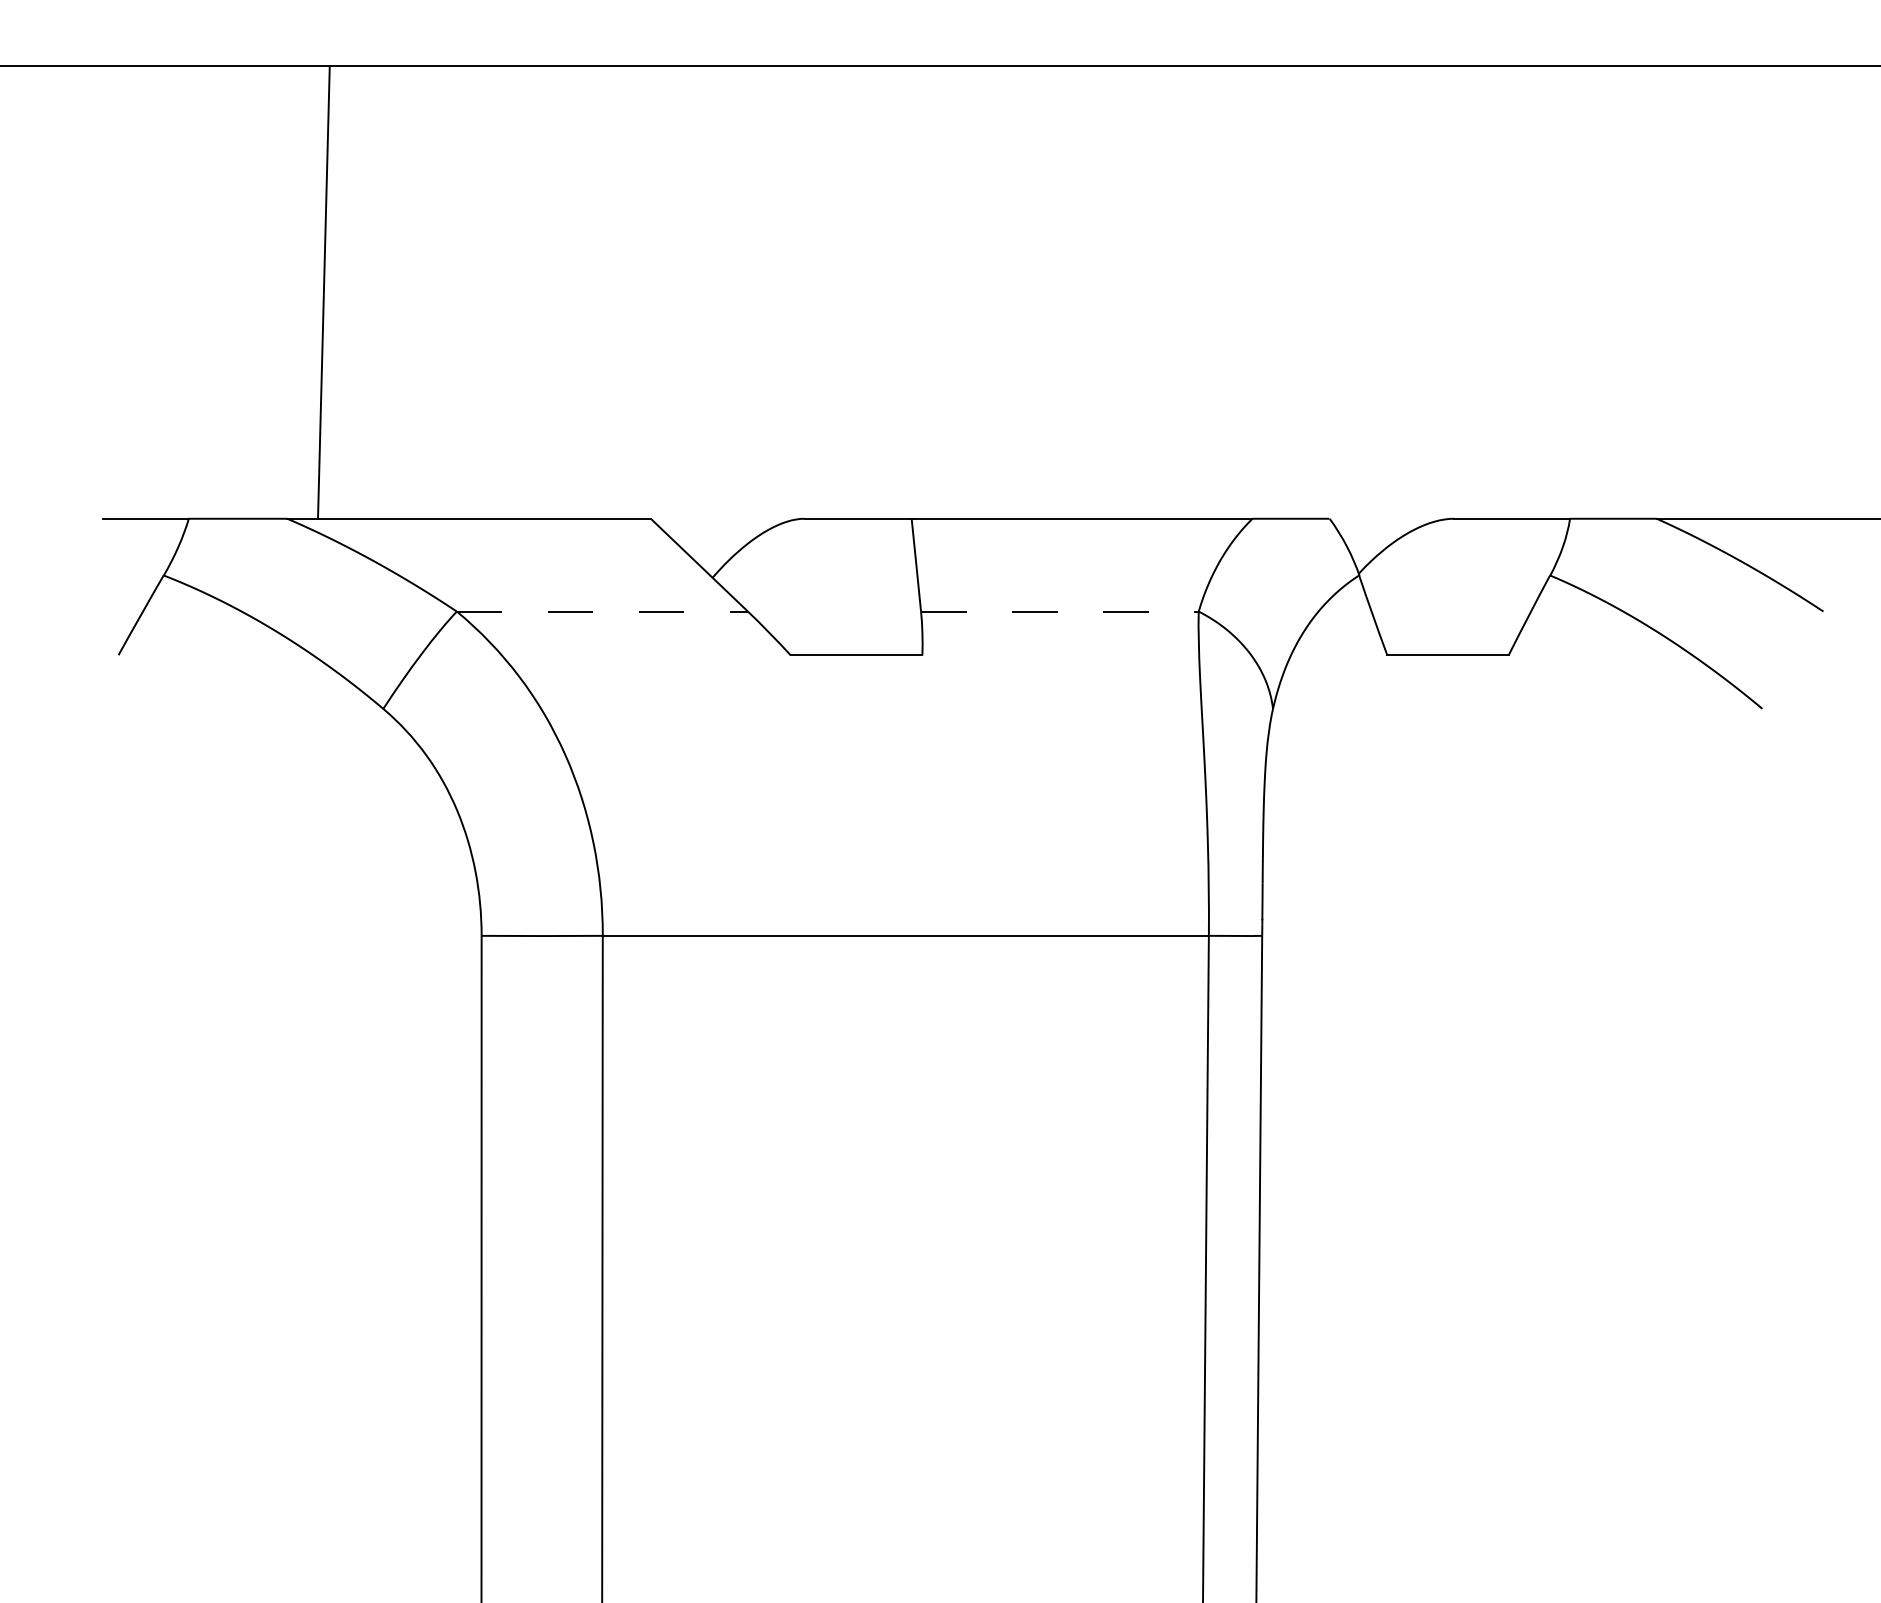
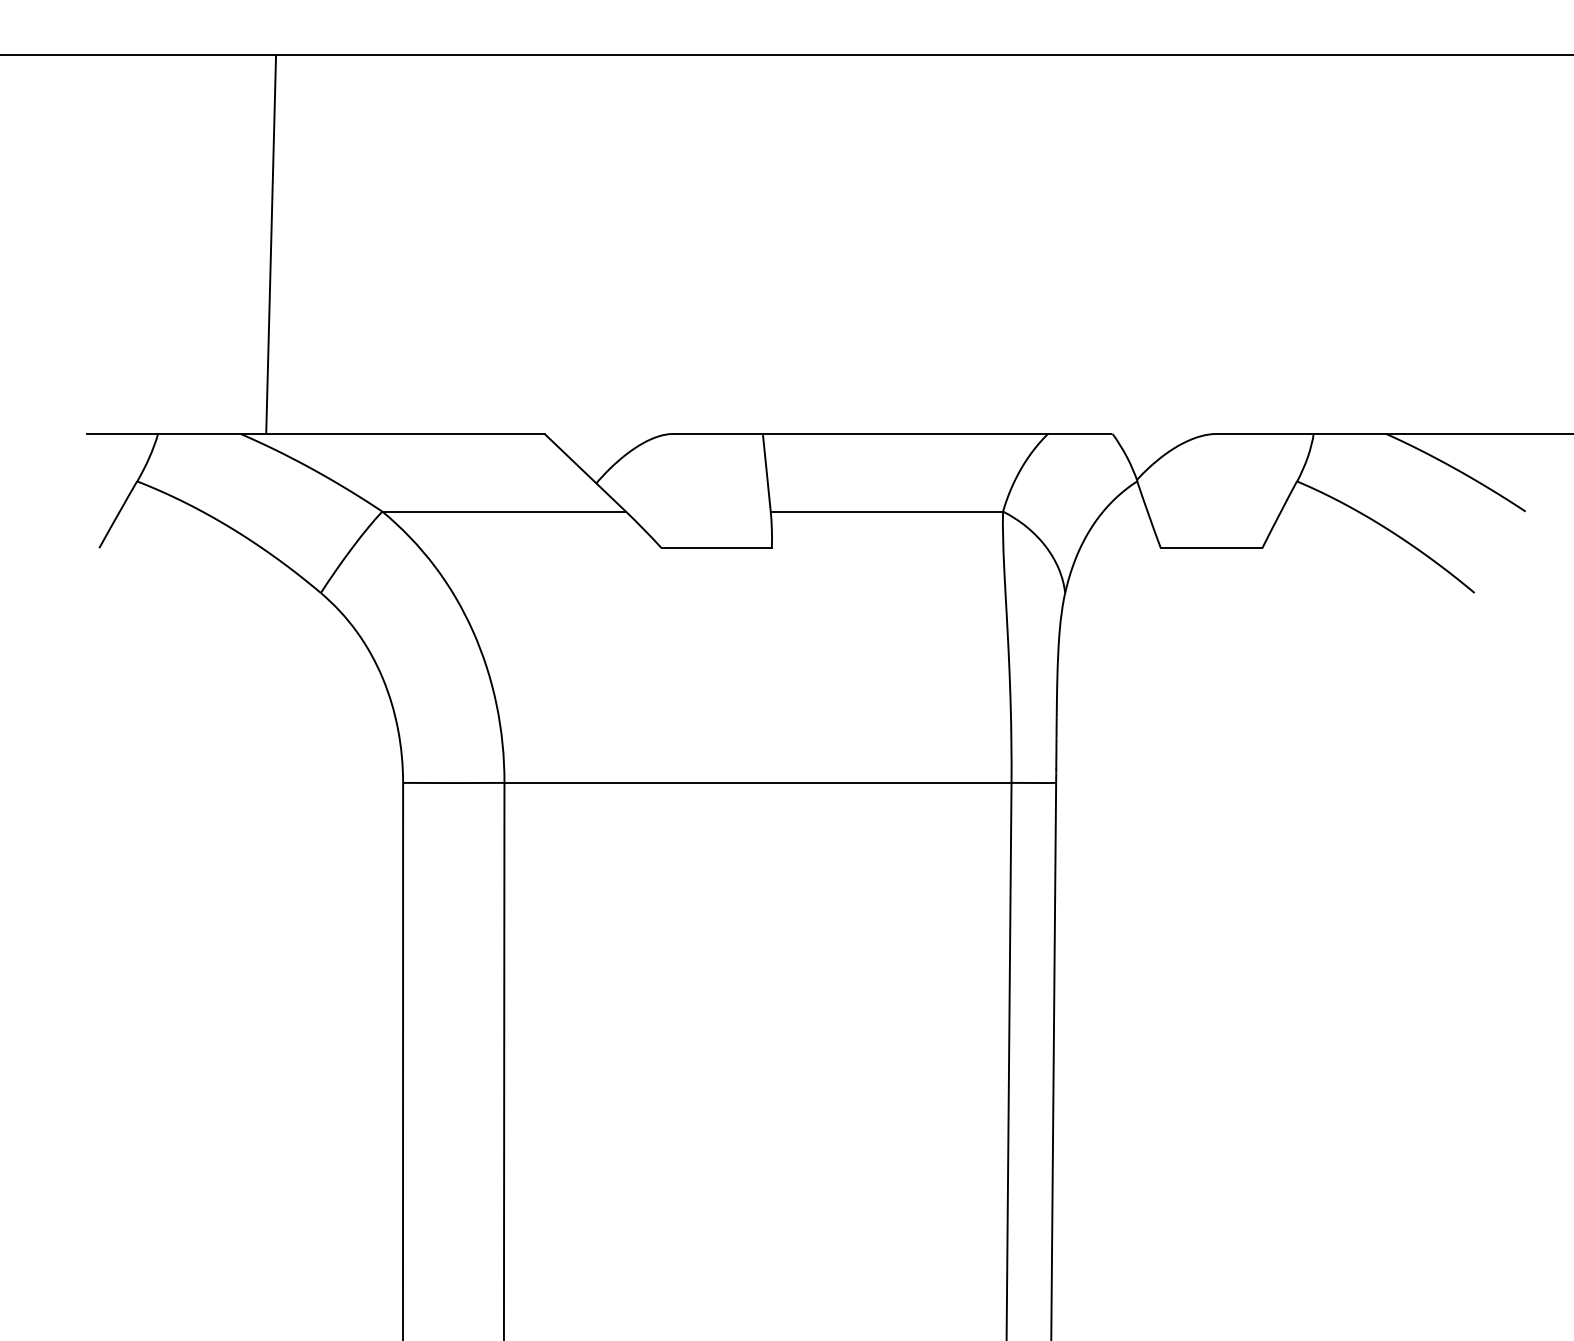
line: (602, 611) -> (504, 511), dashed -> solid
line: (1059, 611) -> (886, 511), dashed -> solid

